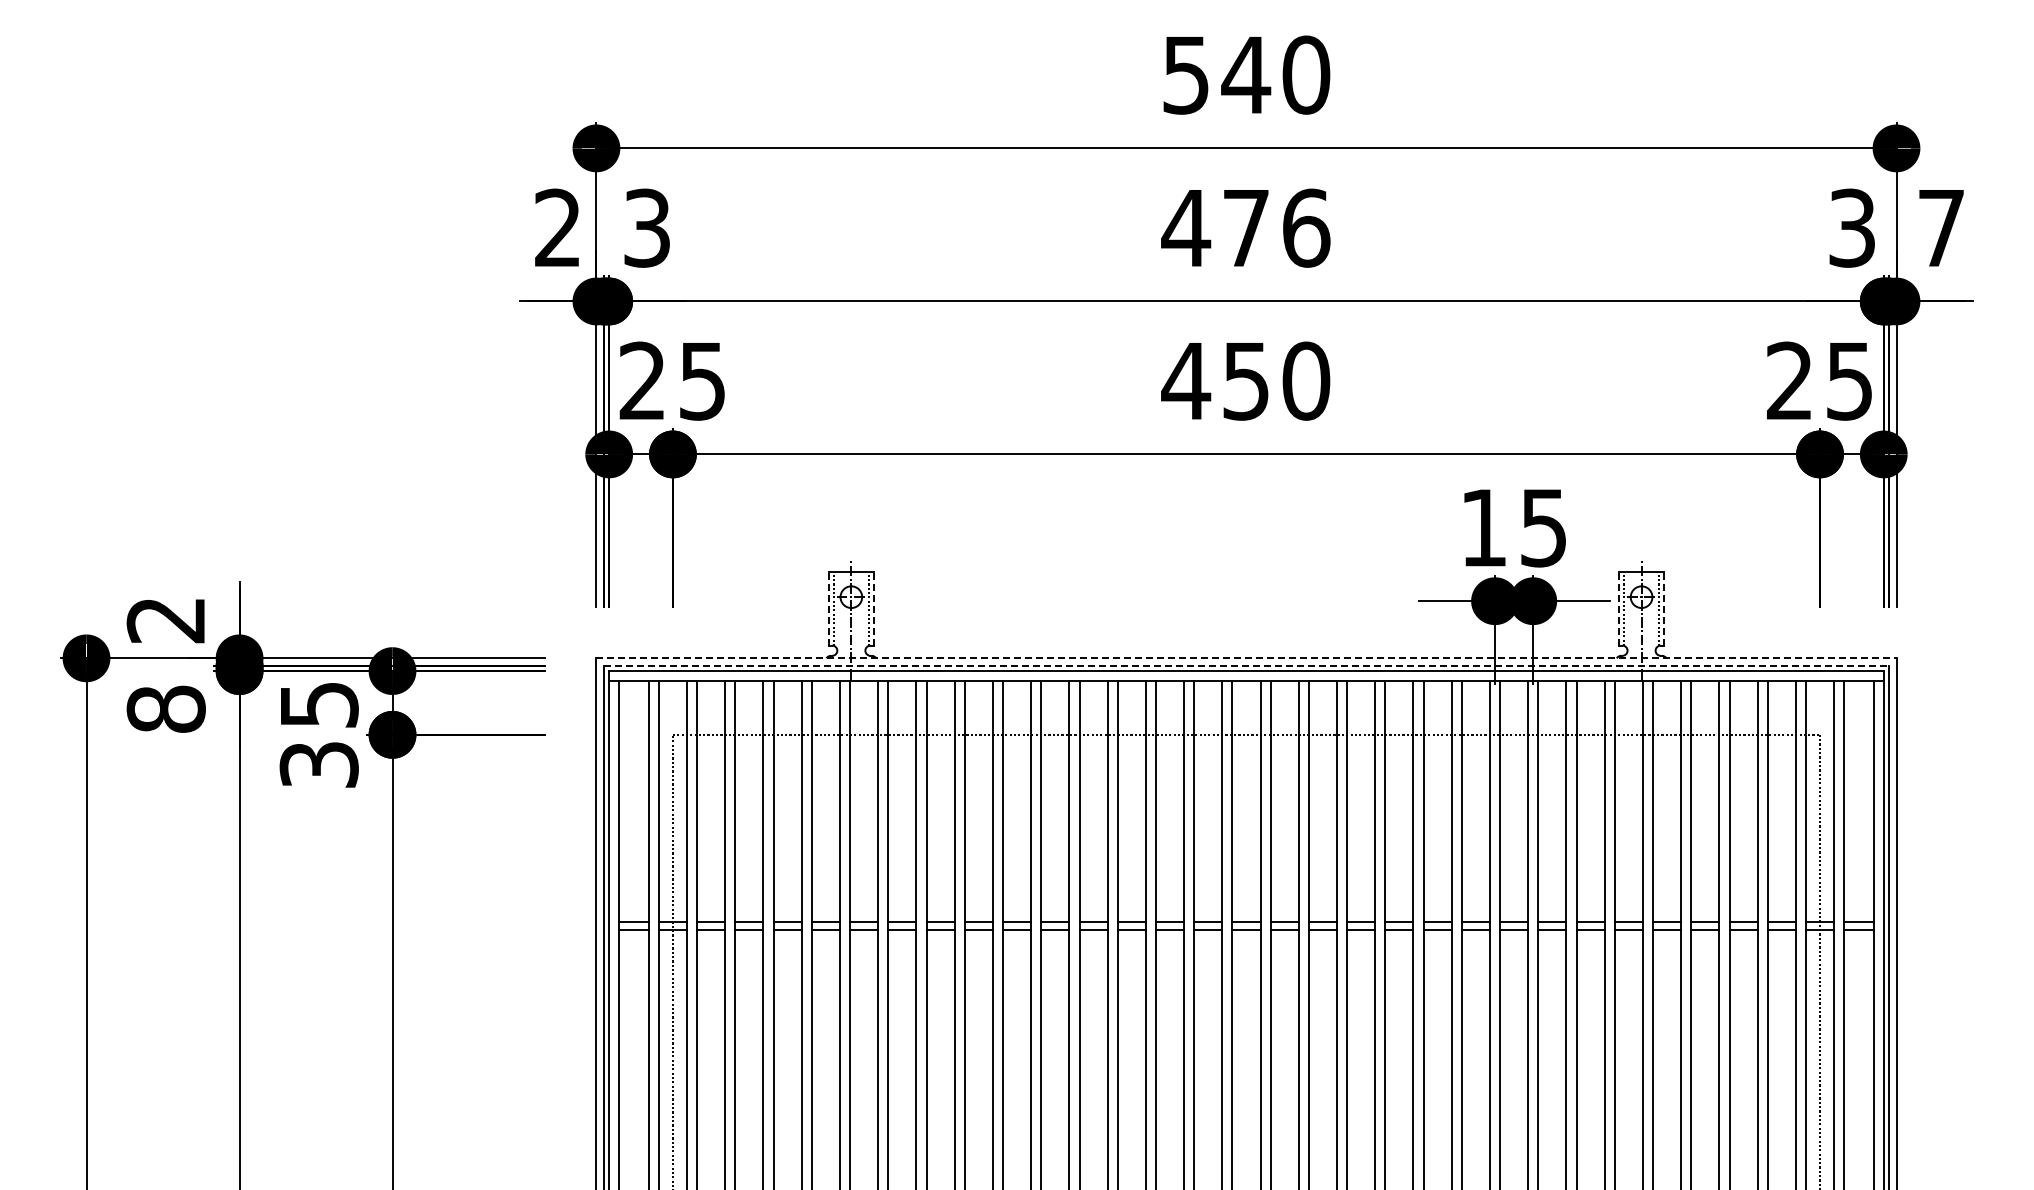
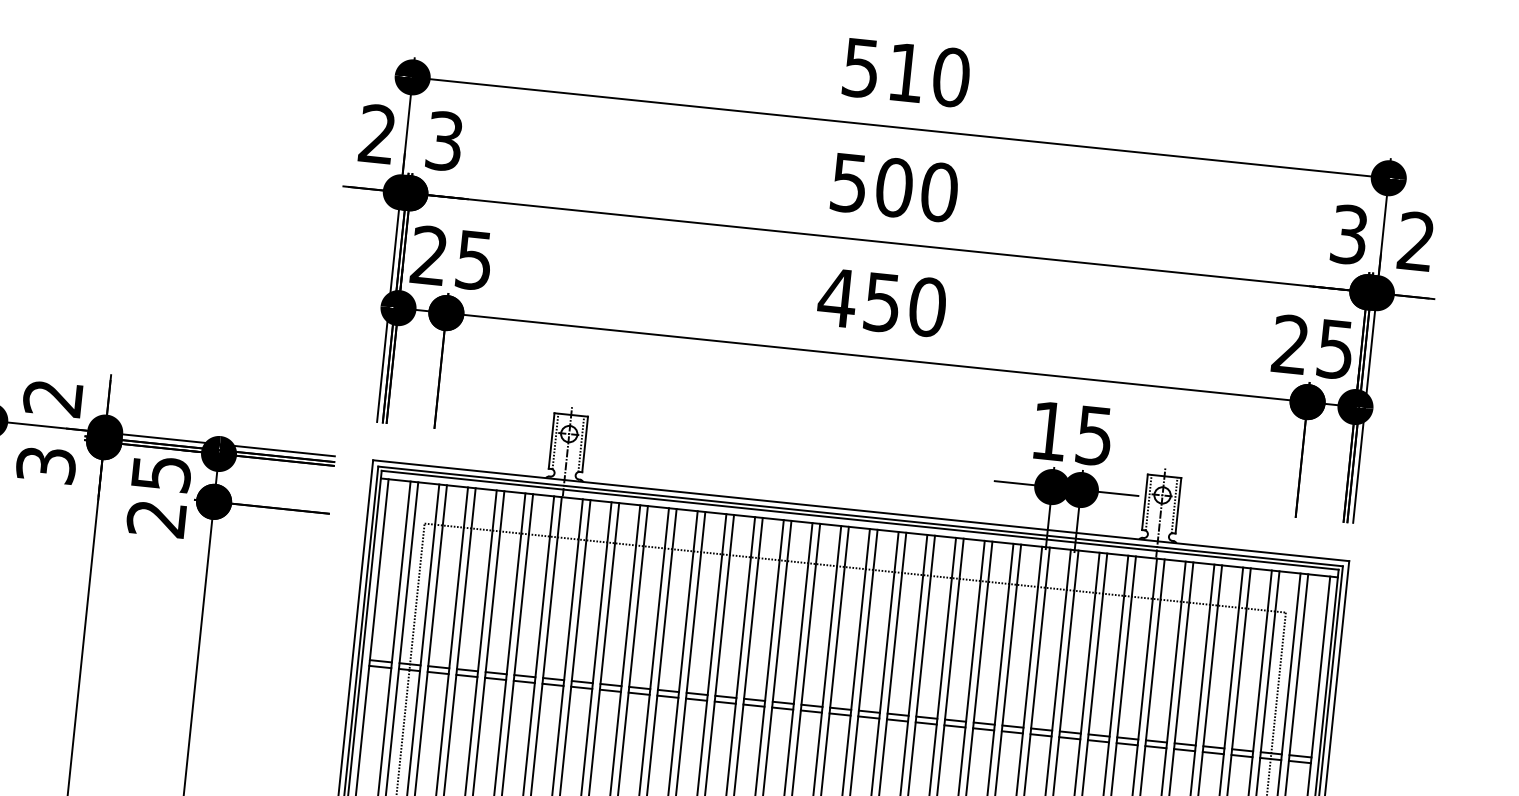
text: (1246, 74) -> (906, 72), 540 -> 510
text: (1245, 227) -> (893, 187), 476 -> 500
text: (1940, 227) -> (1415, 241), 7 -> 2
line: (829, 608) -> (551, 440), dashed -> solid
line: (873, 608) -> (585, 444), dashed -> solid
line: (1619, 608) -> (1145, 502), dashed -> solid
line: (1663, 608) -> (1178, 505), dashed -> solid
line: (1246, 658) -> (861, 510), dashed -> solid
line: (1246, 666) -> (860, 516), dashed -> solid
text: (165, 708) -> (45, 464), 8 -> 3
text: (318, 764) -> (156, 518), 35 -> 25

